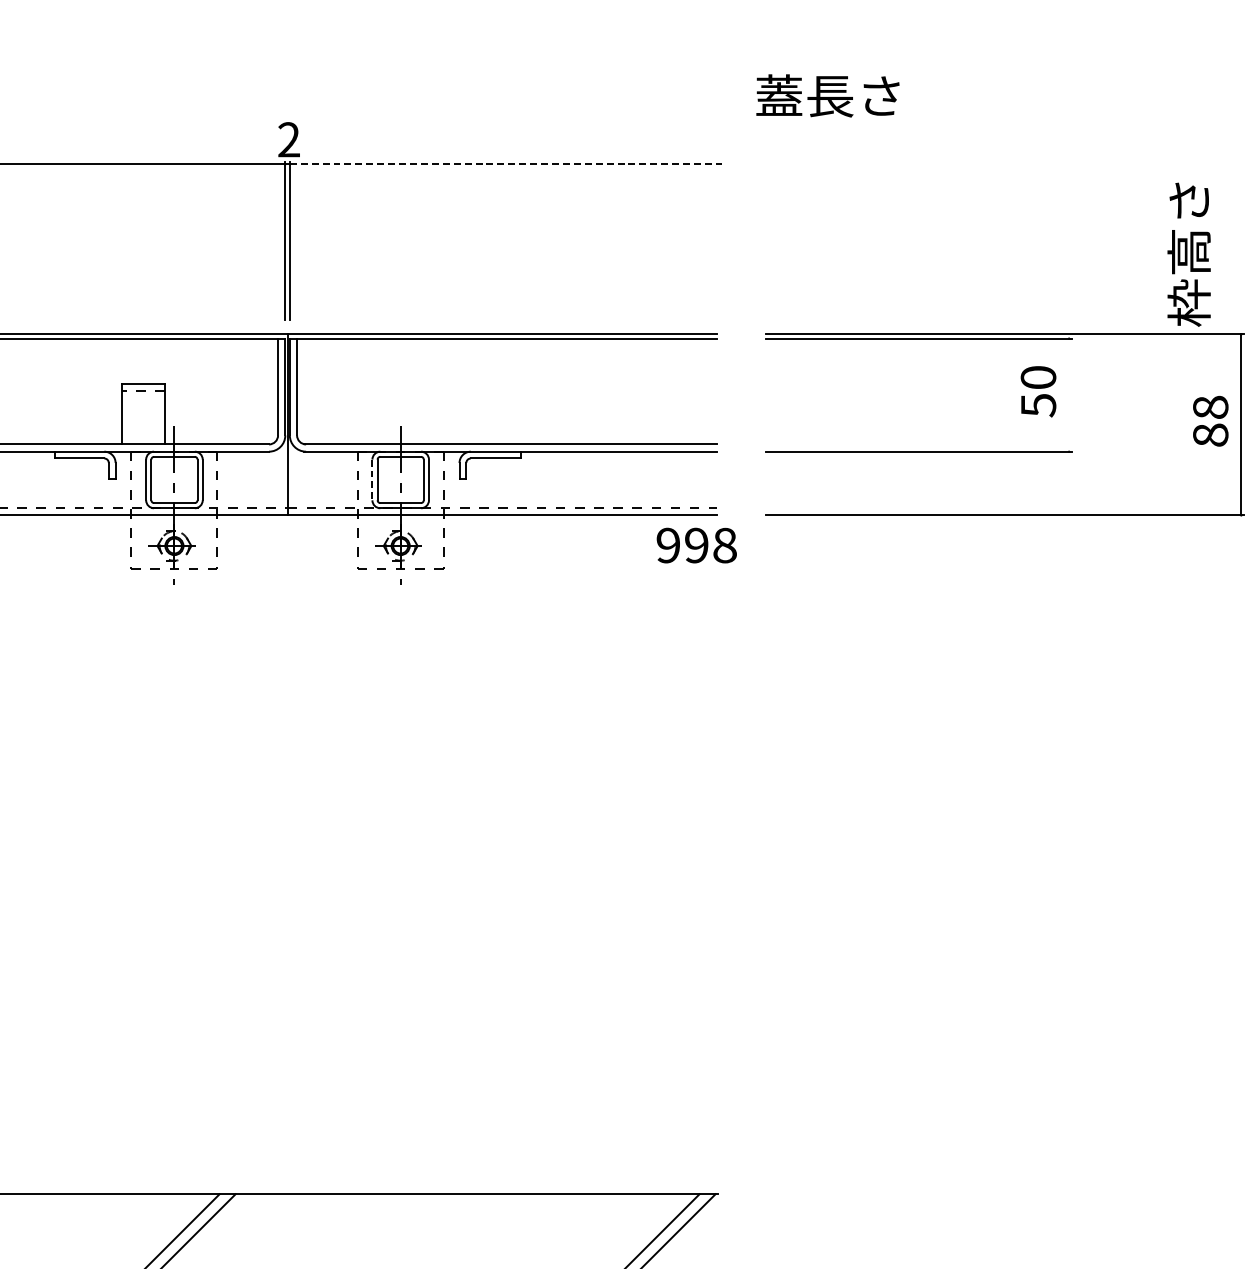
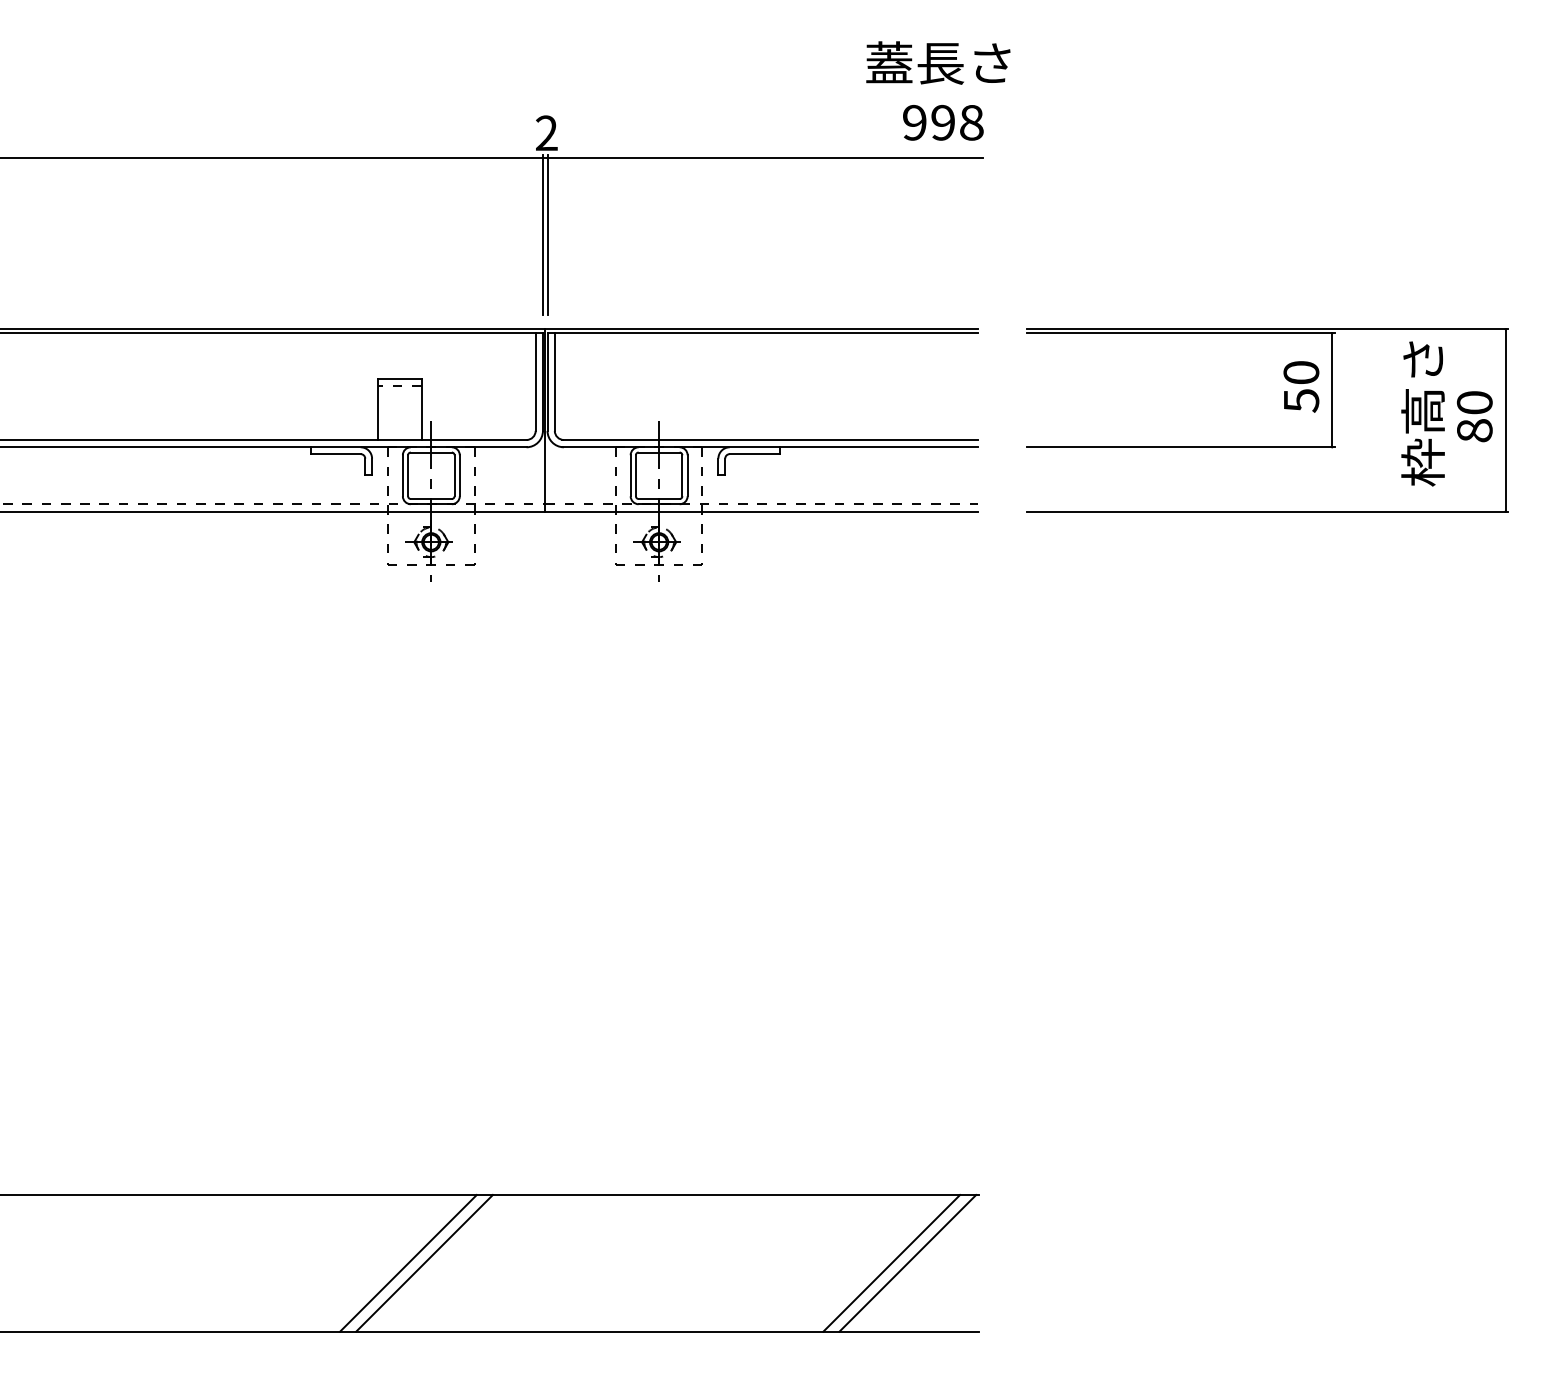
text: (828, 95) -> (938, 62), moved
line: (506, 164) -> (765, 158), dashed -> solid
text: (1188, 254) -> (1422, 413), moved
line: (1069, 395) -> (1332, 390), added
text: (1210, 407) -> (1474, 402), 88 -> 80
line: (372, 479) -> (630, 475), dashed -> solid
text: (696, 545) -> (943, 122), moved

